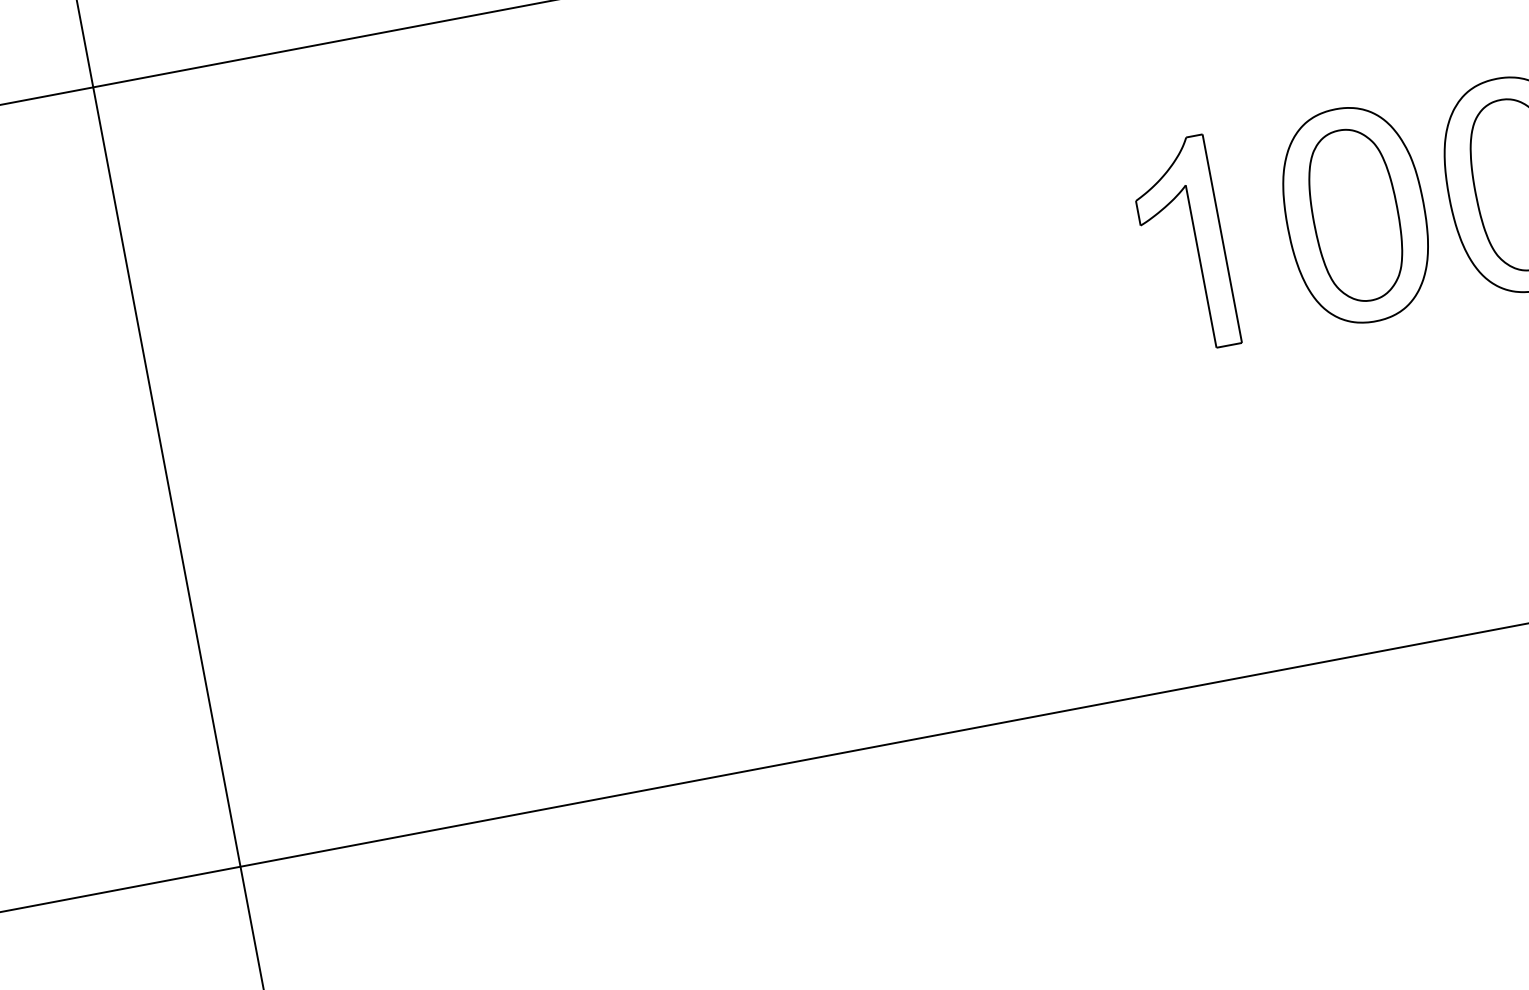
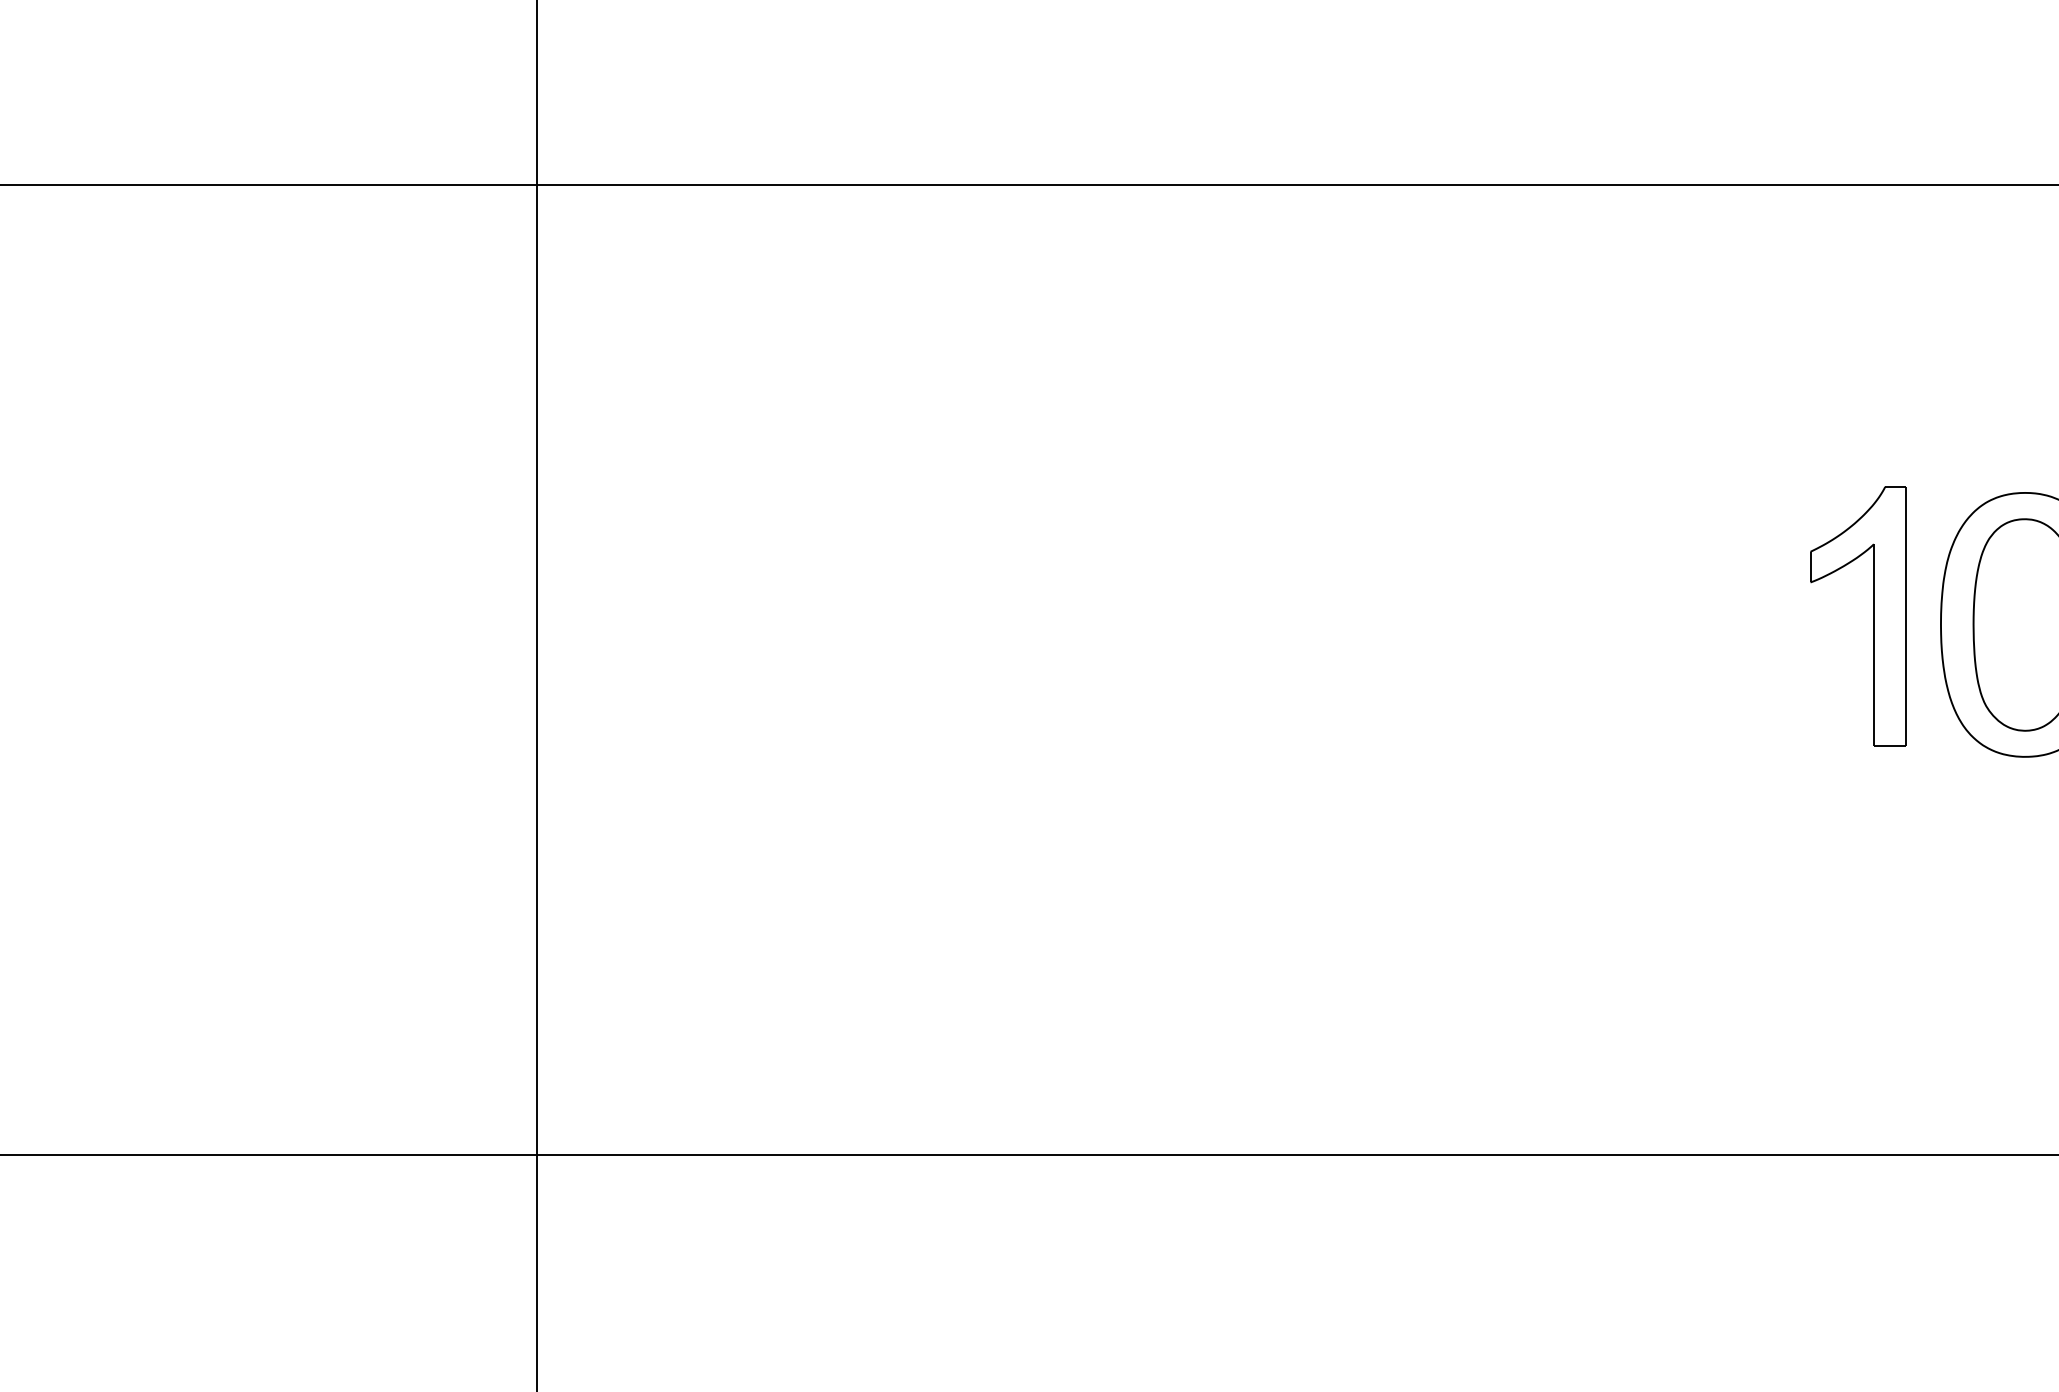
part: (1196, 243) -> (1873, 616), moved

